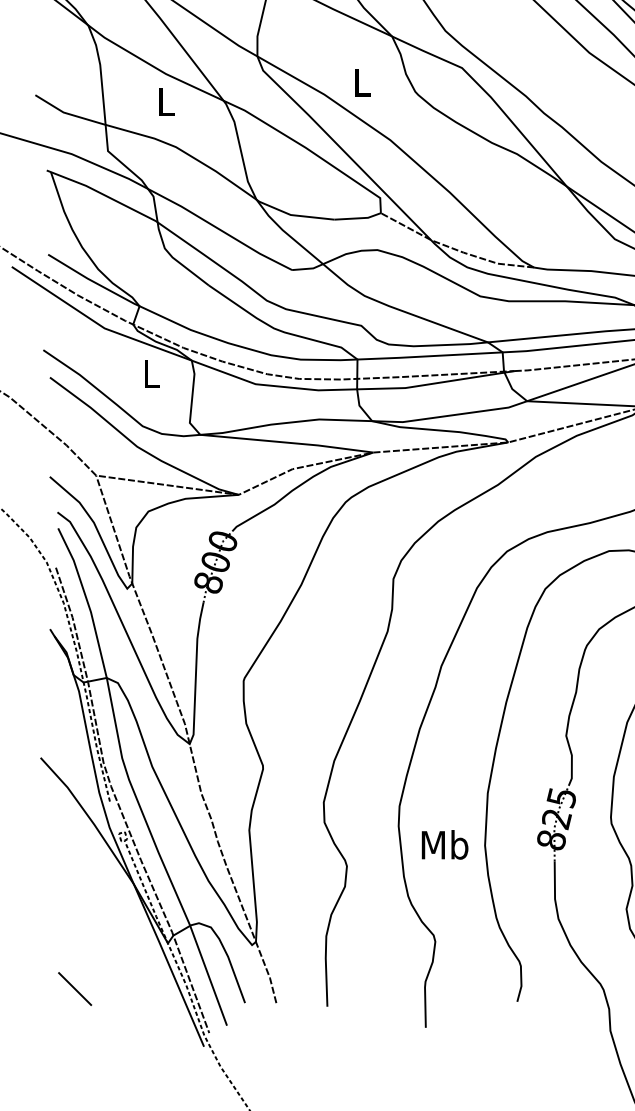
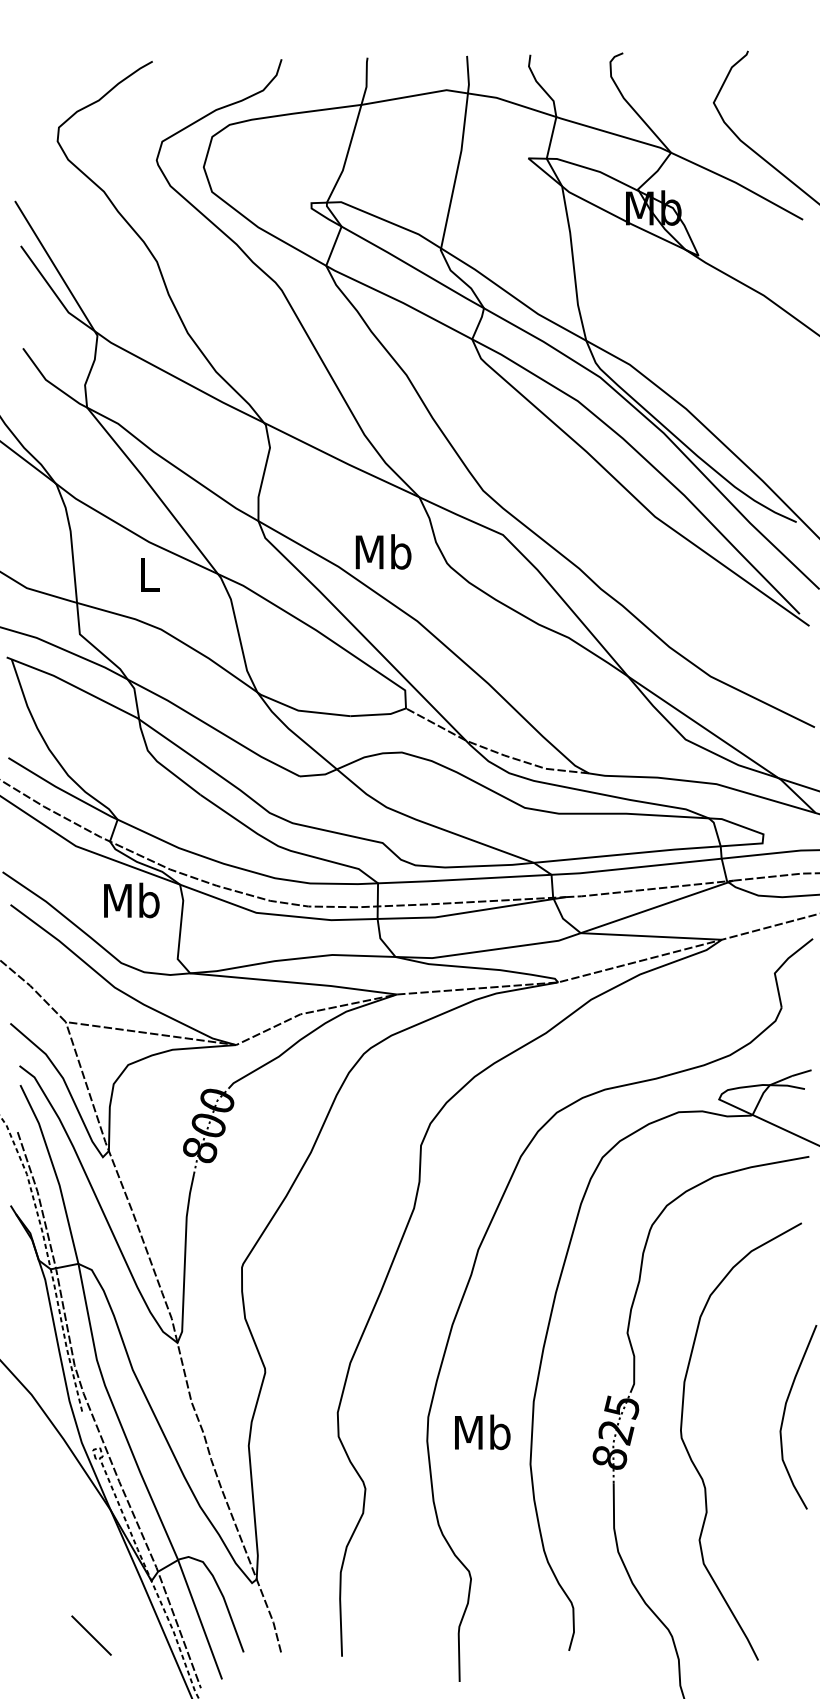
text: (362, 81) -> (383, 551), L -> Mb
text: (151, 373) -> (131, 900), L -> Mb
text: (444, 845) -> (482, 1432), moved
line: (75, 988) -> (91, 1635), moved

